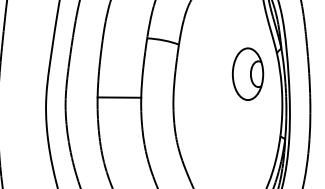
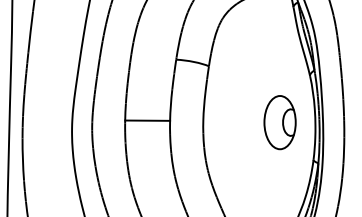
part: (247, 74) -> (279, 122), moved

